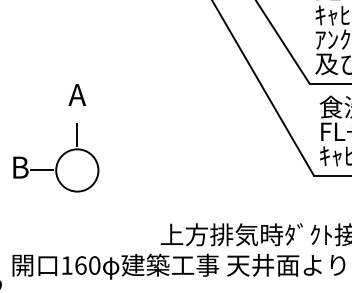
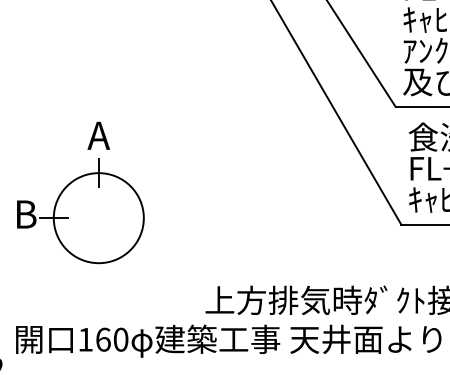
text: (76, 94) -> (97, 135), moved
circle: (77, 170) -> (99, 218), size x1.67

